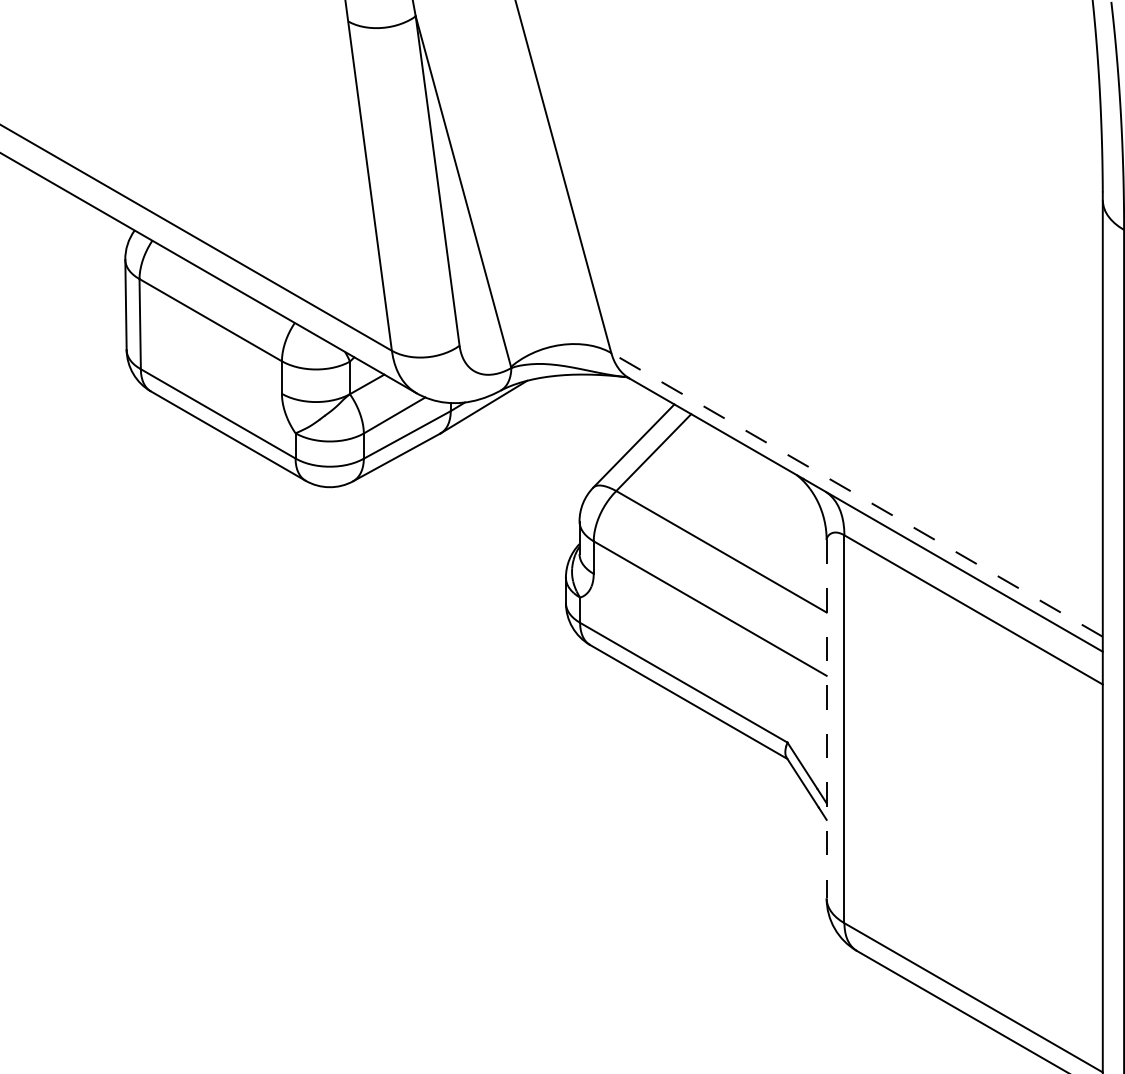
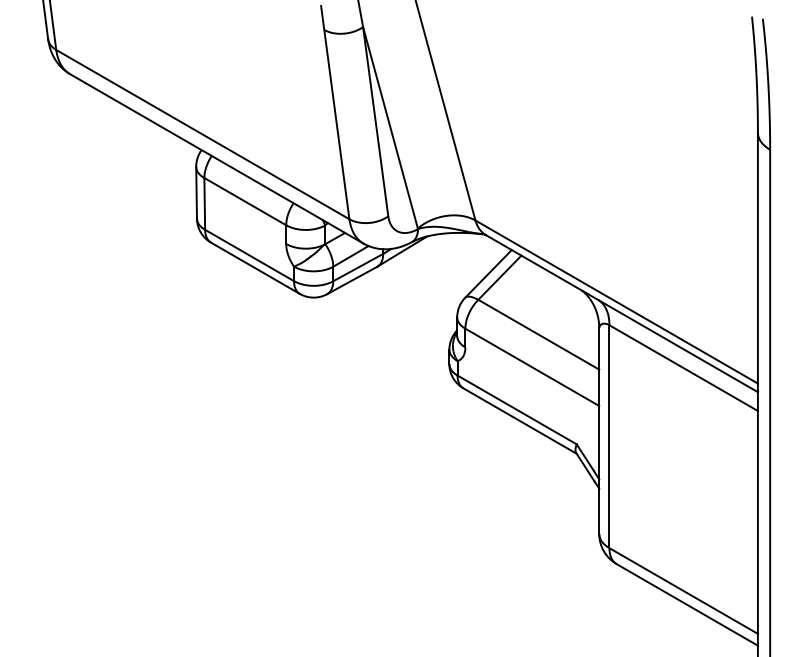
line: (856, 493) -> (616, 301), dashed -> solid
line: (827, 720) -> (599, 431), dashed -> solid

